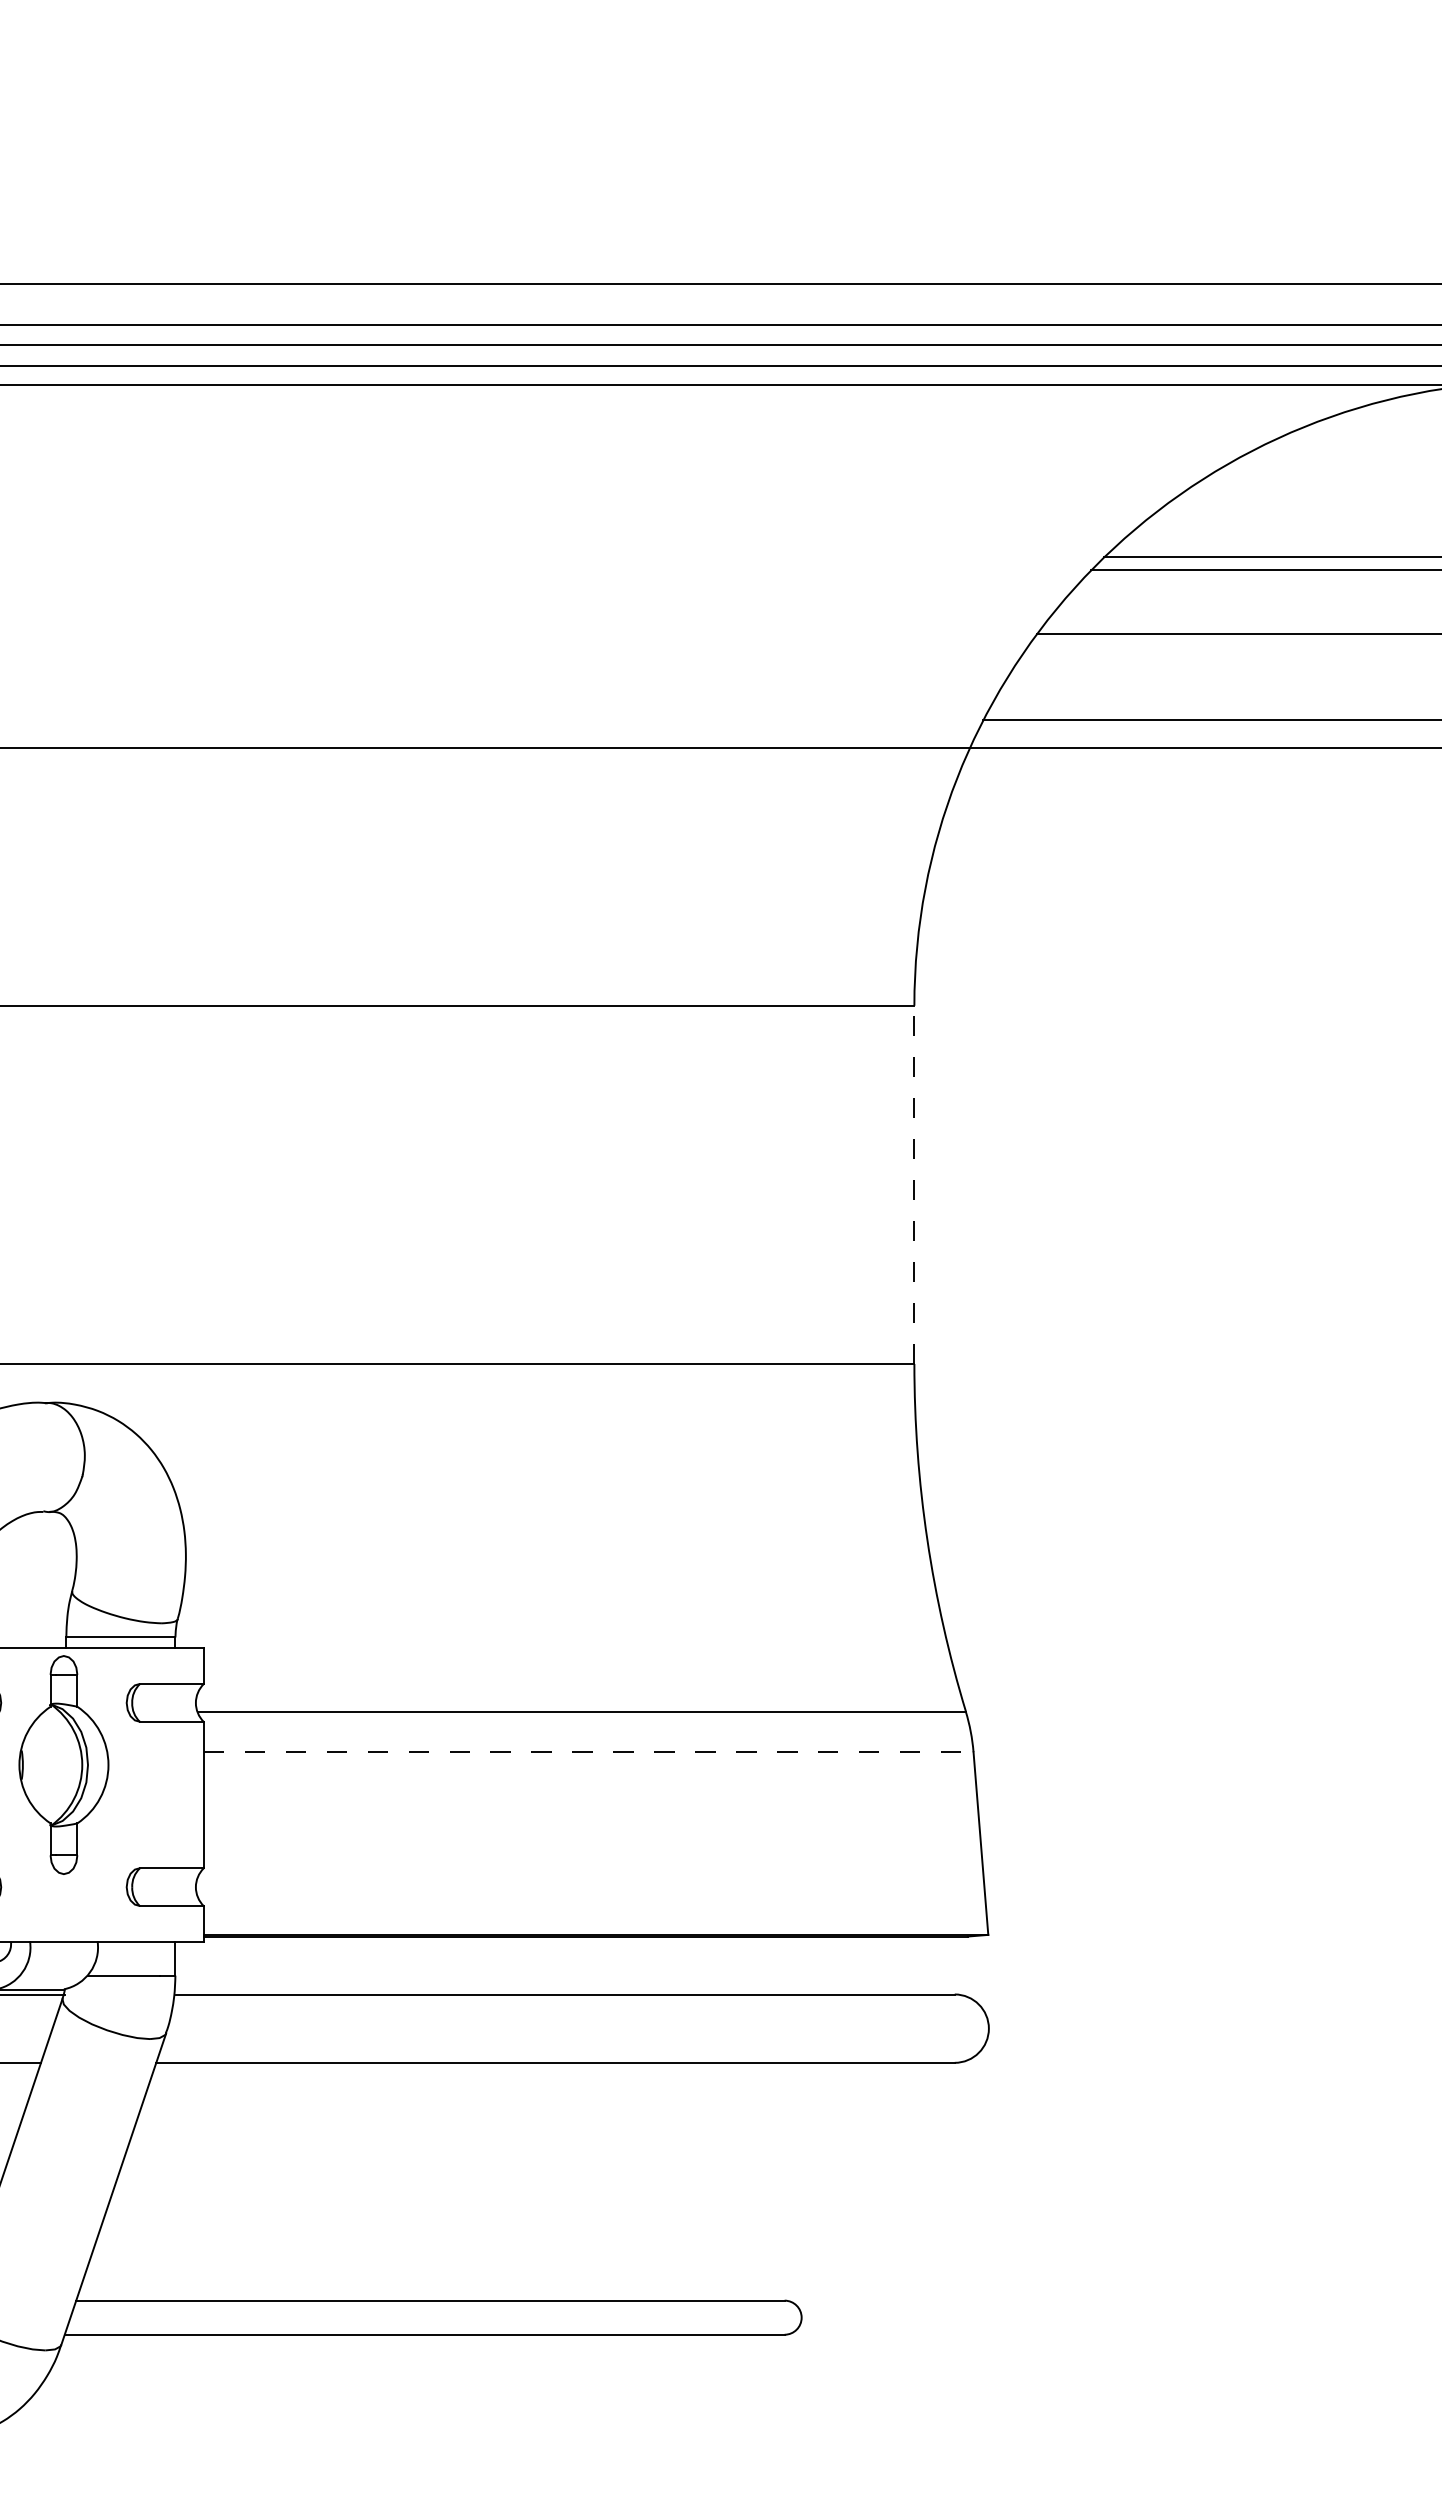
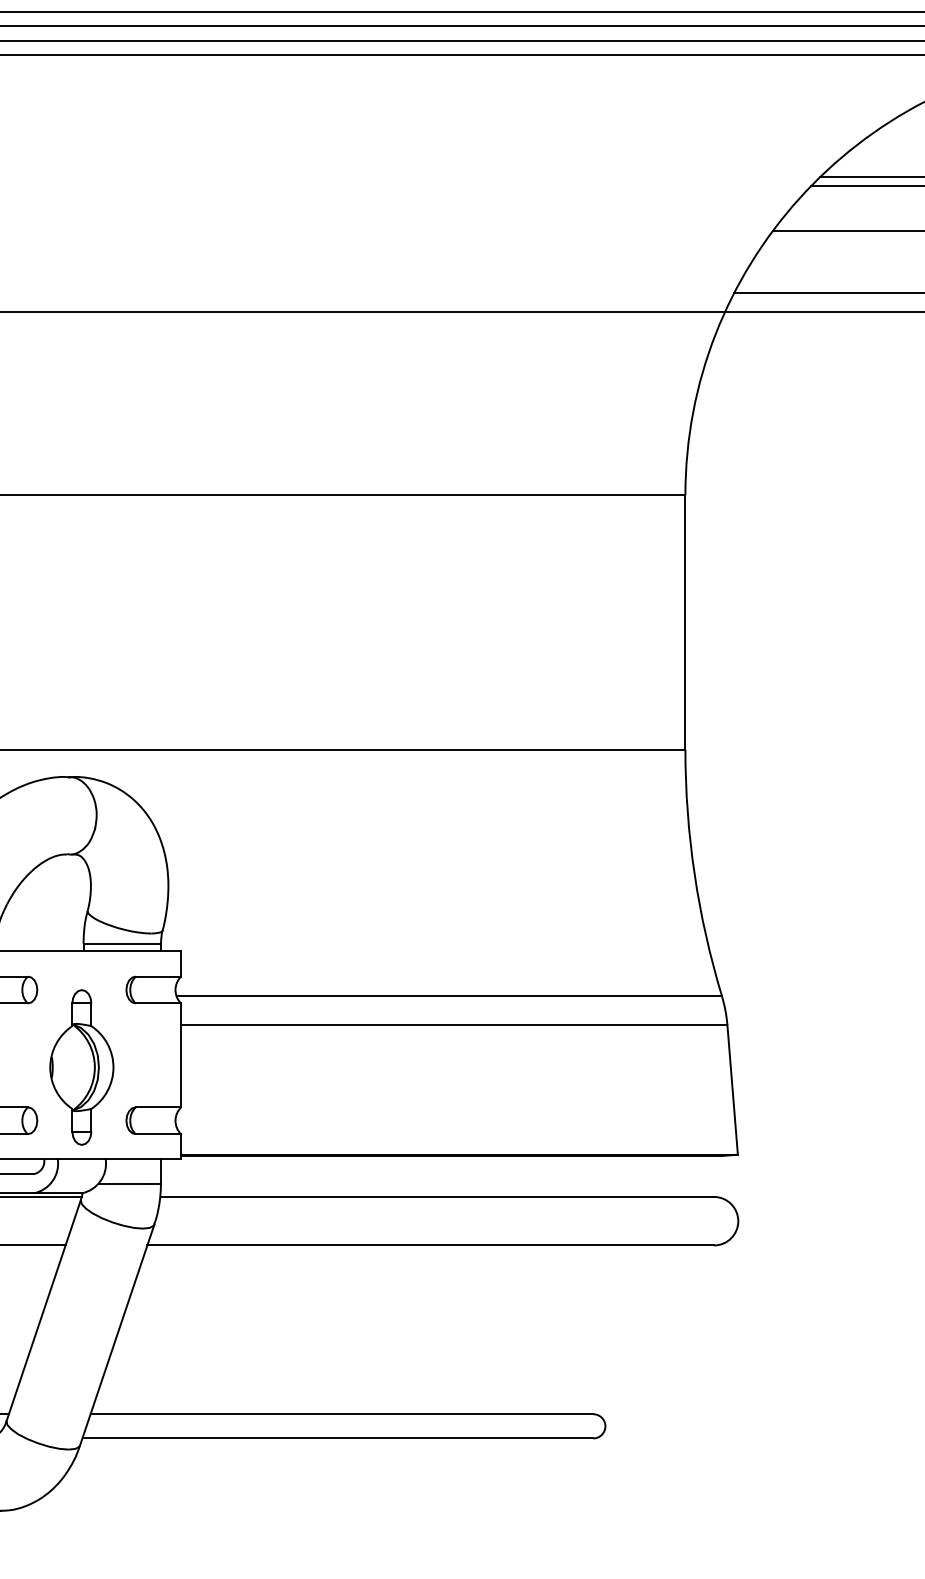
line: (914, 1184) -> (685, 622), dashed -> solid
line: (588, 1752) -> (454, 1025), dashed -> solid
part: (63, 1764) -> (81, 1067), moved

